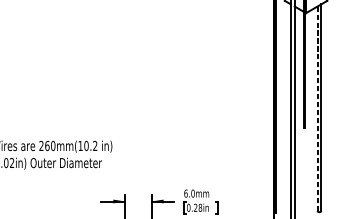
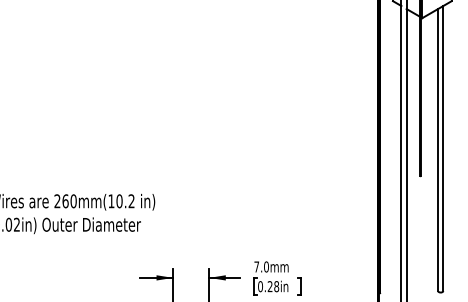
line: (317, 109) -> (438, 150), dashed -> solid
text: (185, 193) -> (256, 266), 6.0mm -> 7.0mm

